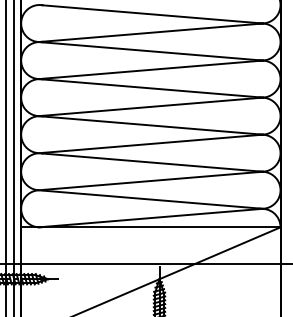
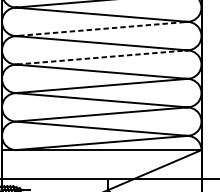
line: (153, 69) -> (103, 28), solid -> dashed
line: (152, 106) -> (103, 57), solid -> dashed

